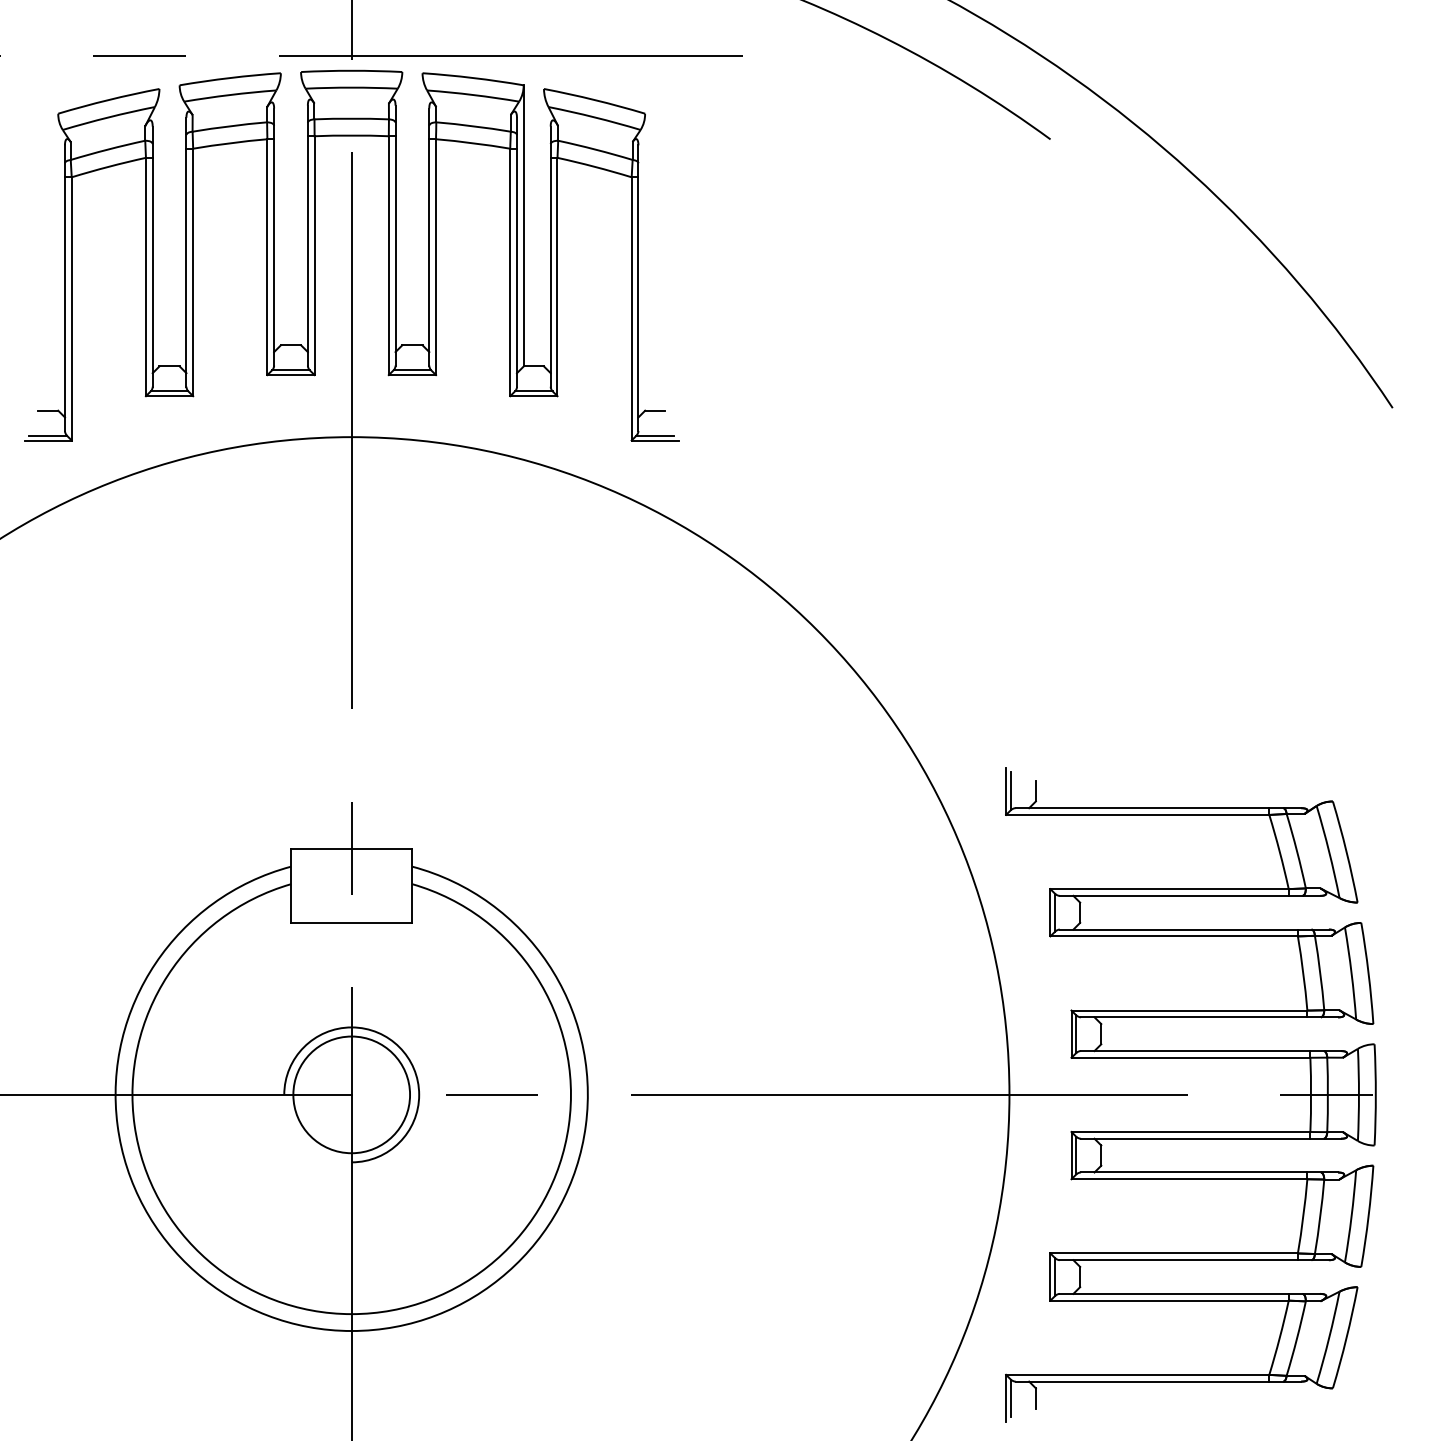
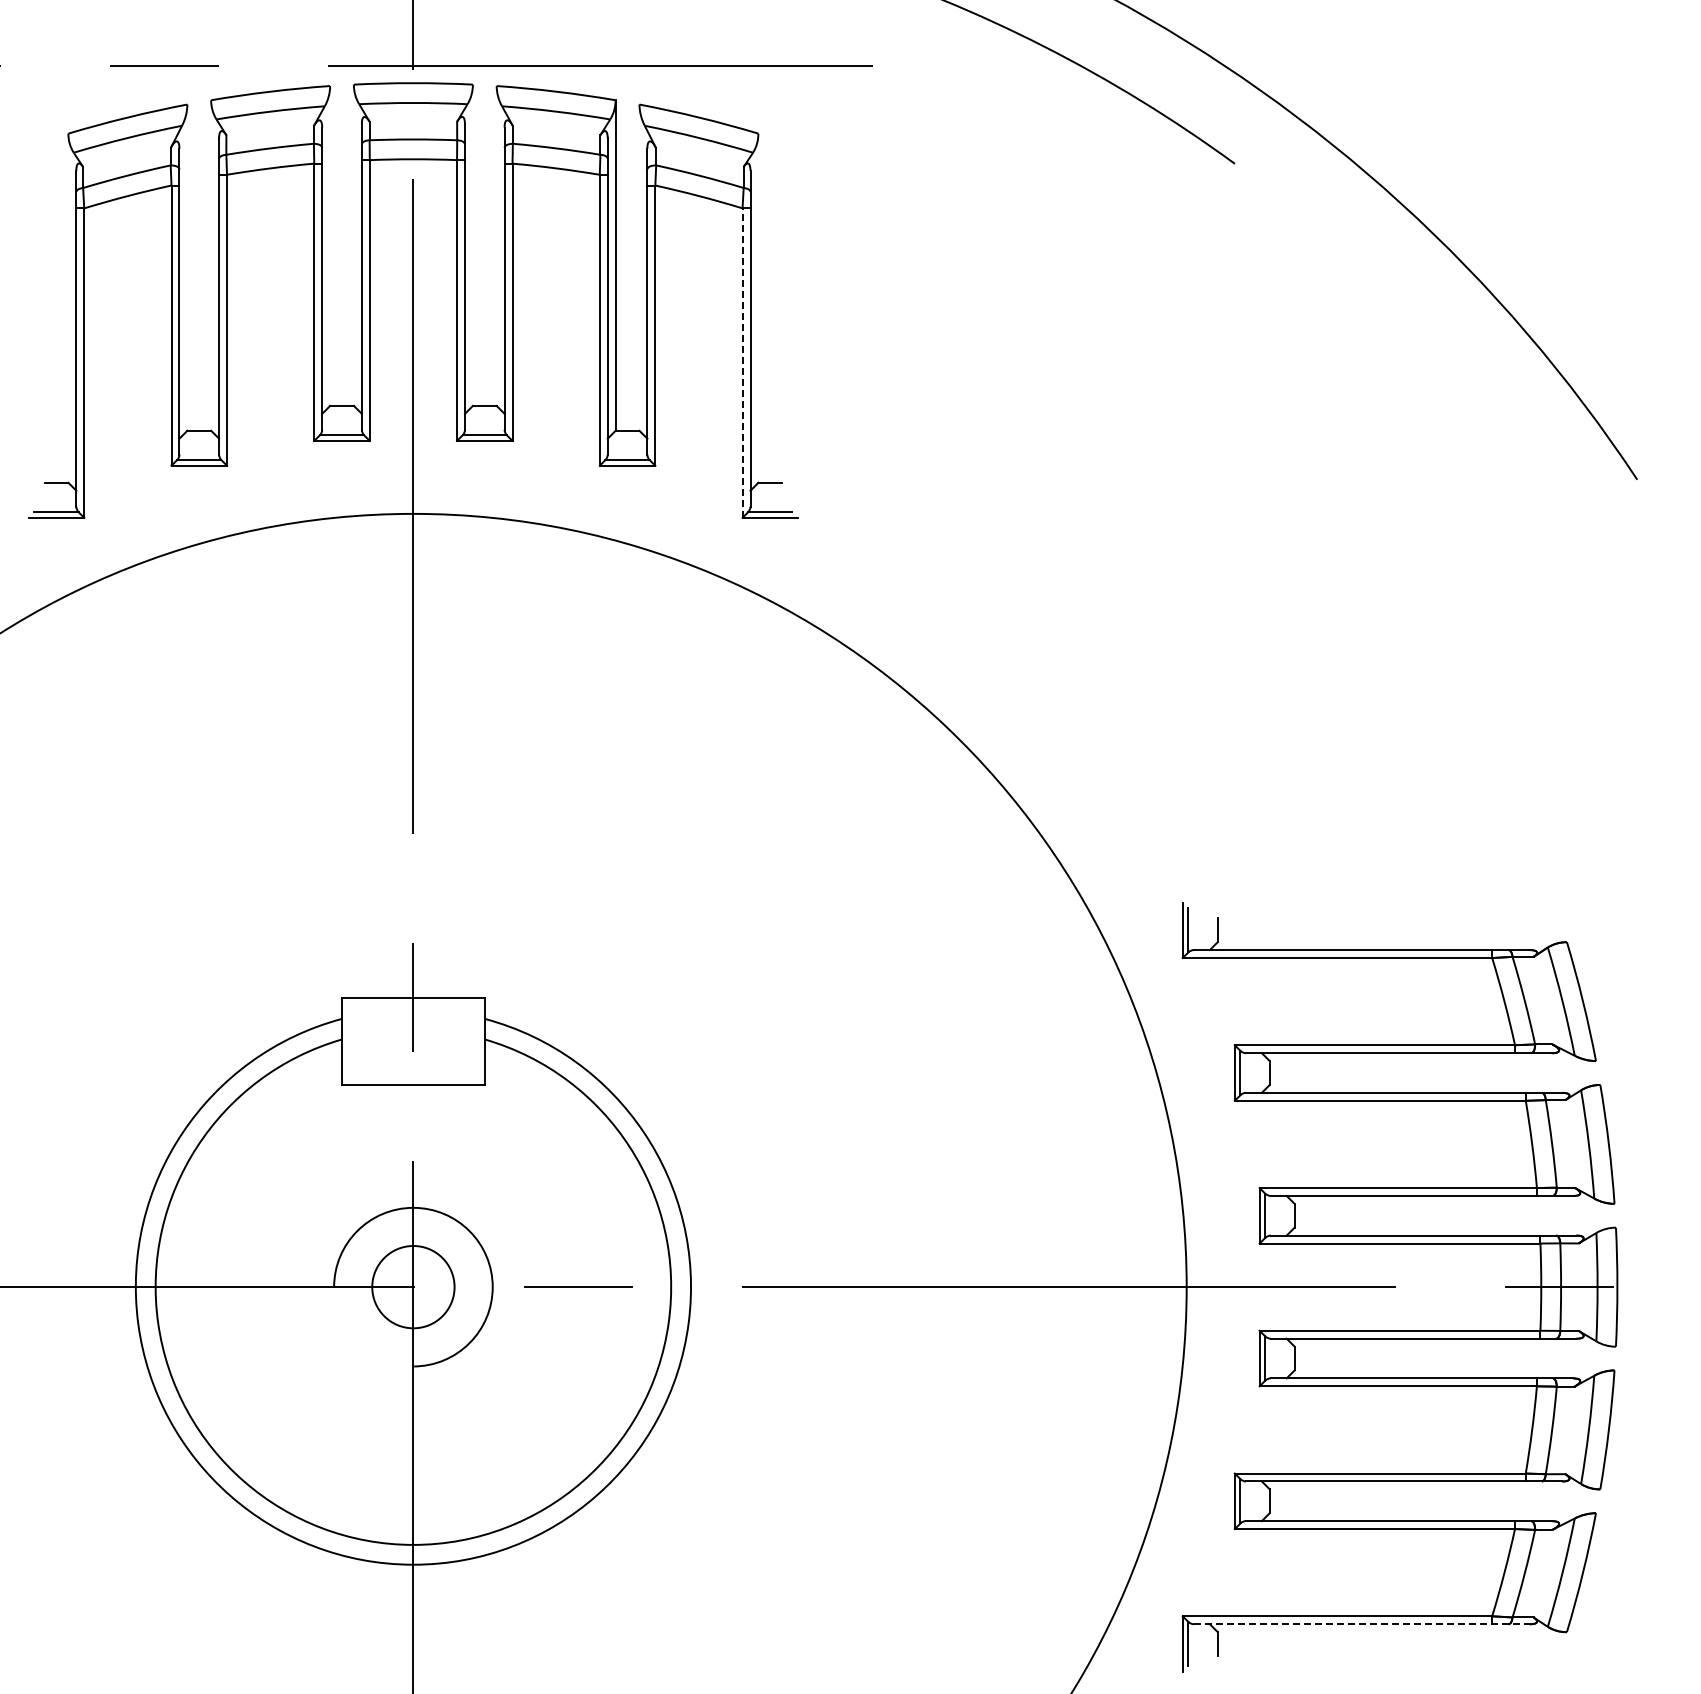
line: (631, 309) -> (742, 363), solid -> dashed
circle: (351, 1094) -> (413, 1286), size x0.6
line: (1158, 1381) -> (1361, 1624), solid -> dashed

